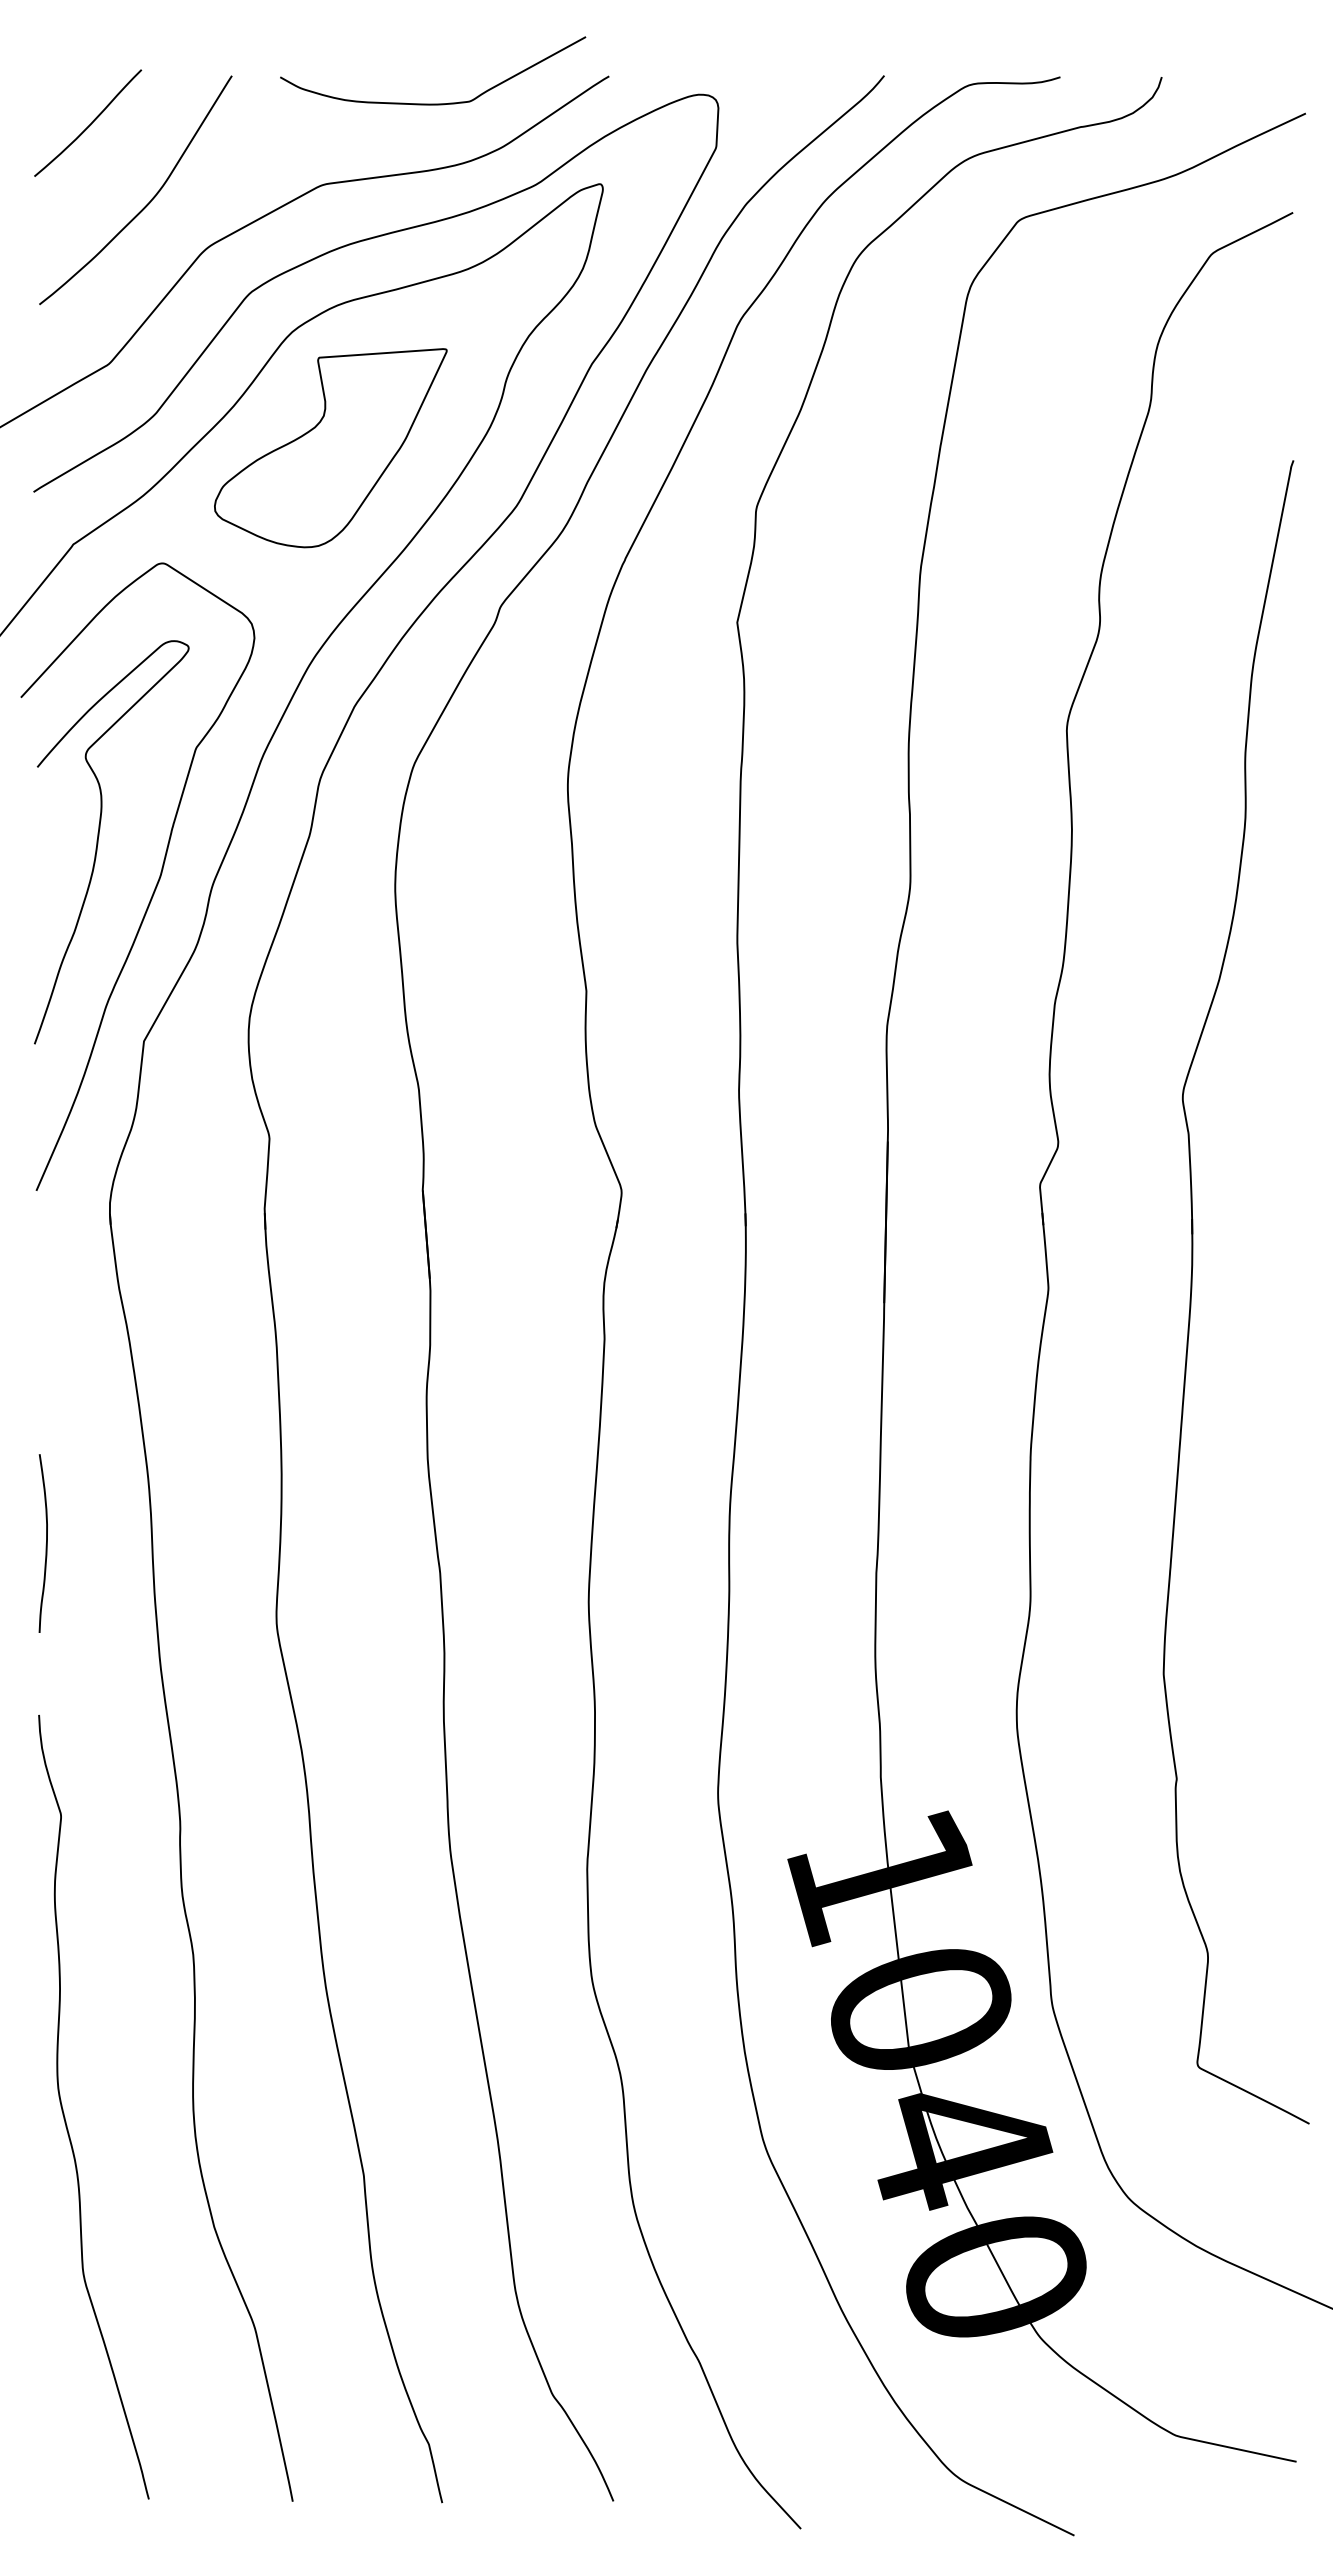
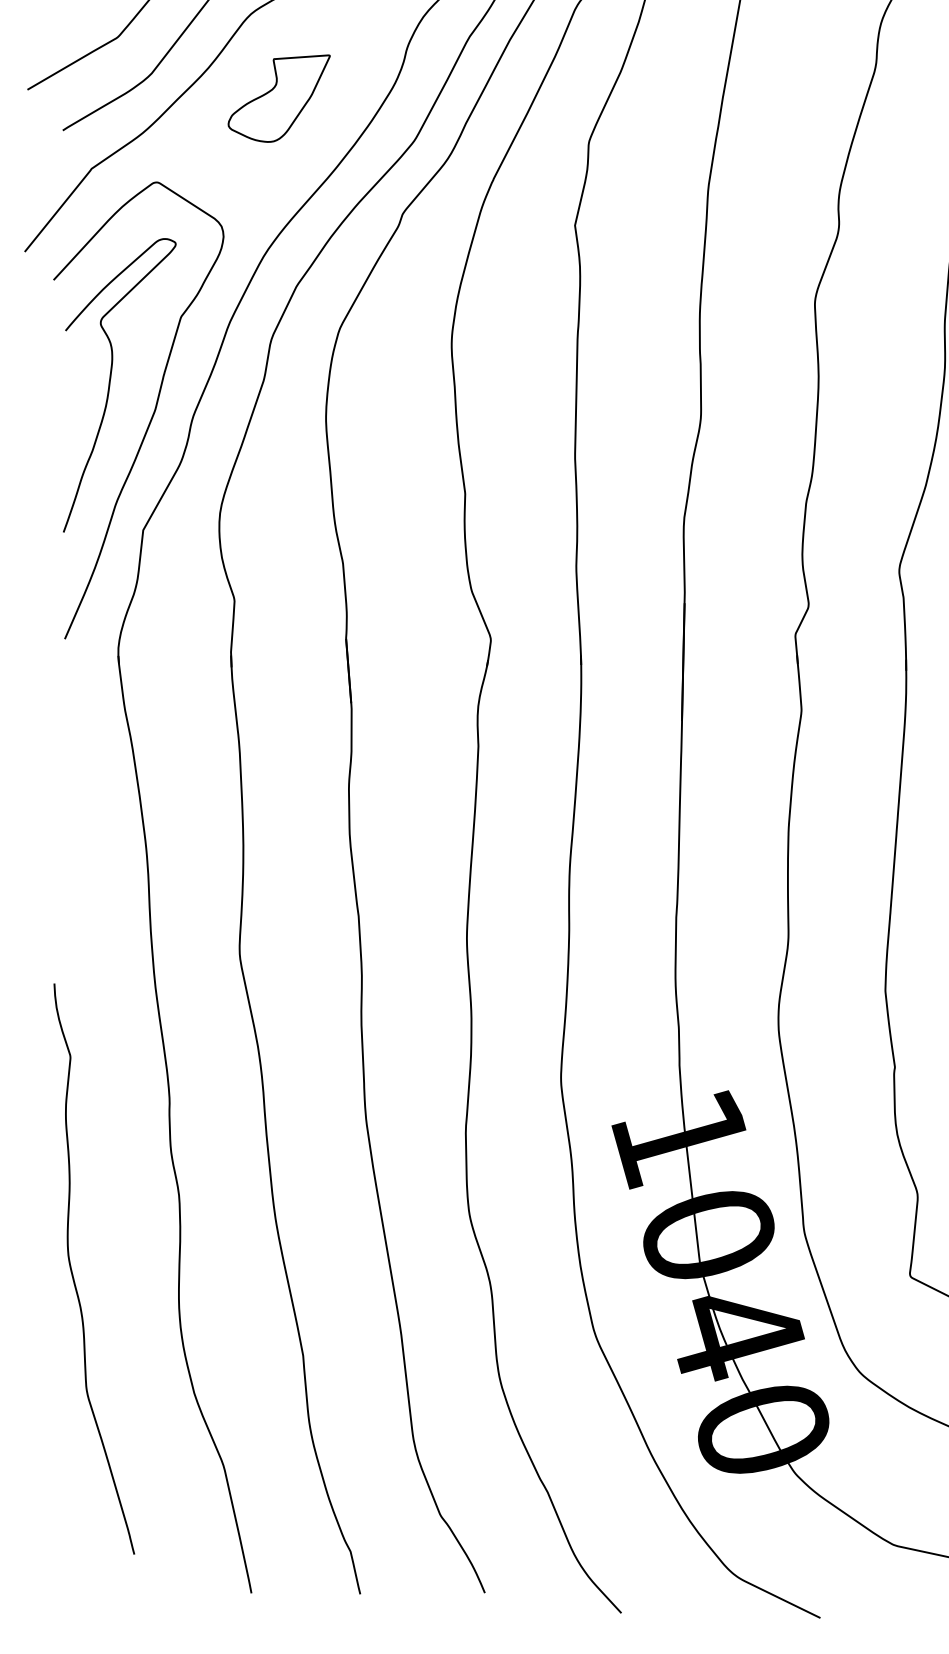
part: (330, 448) -> (278, 98), size x0.6
curve: (45, 1544) -> (71, 896), removed
curve: (64, 2113) -> (72, 1273), moved

